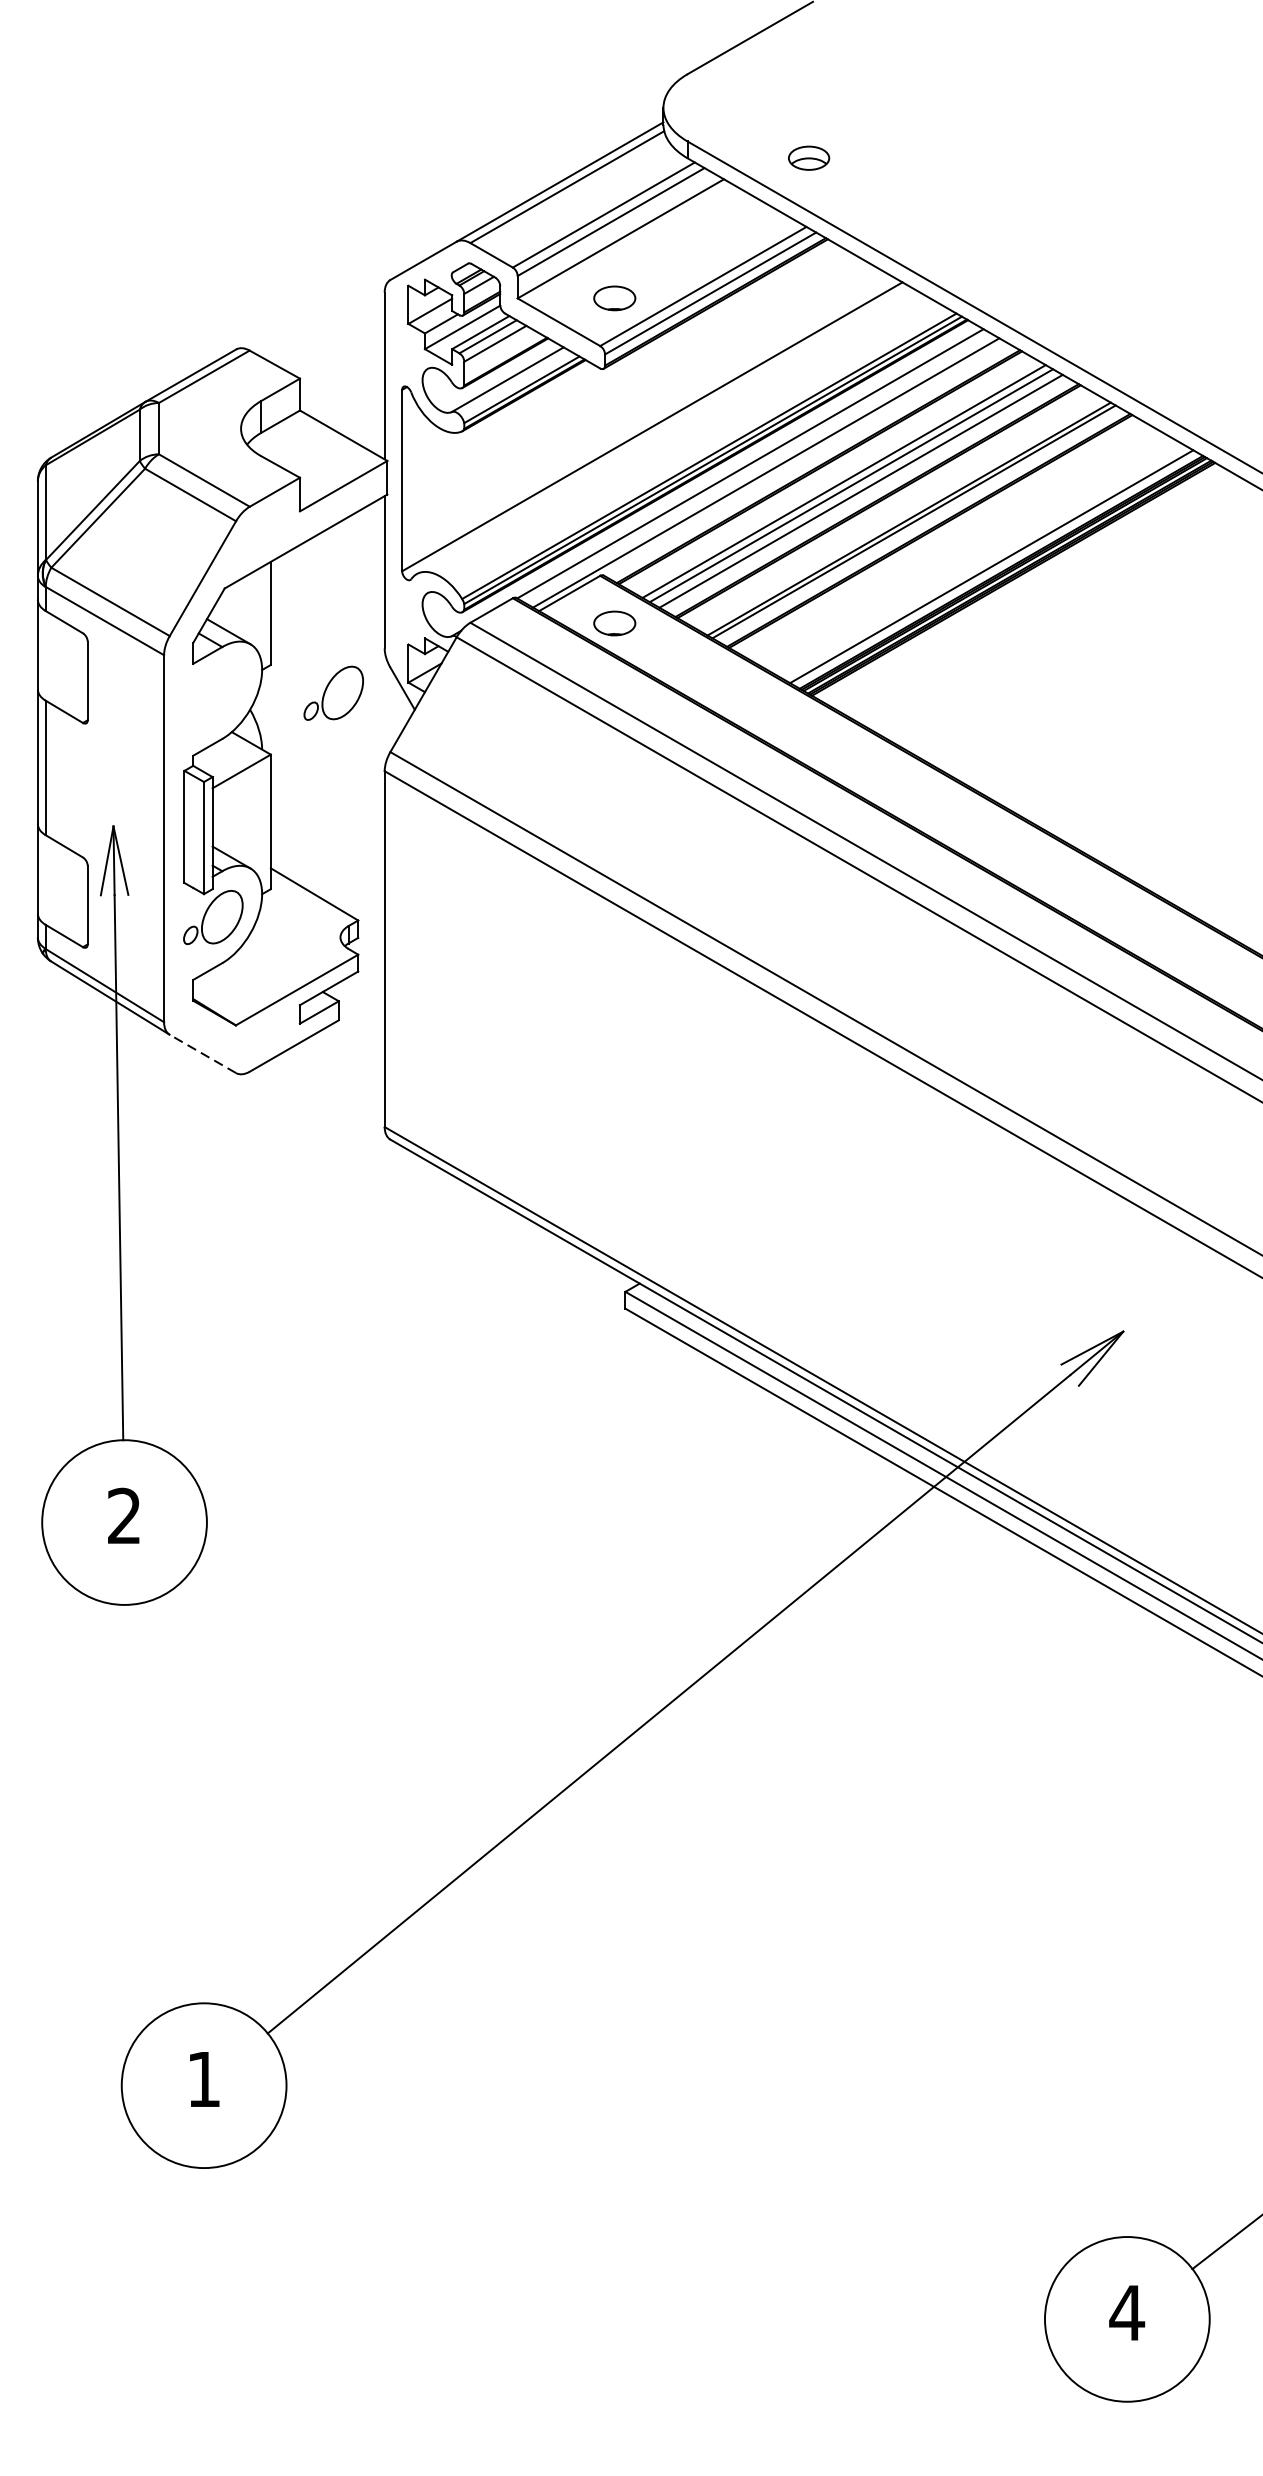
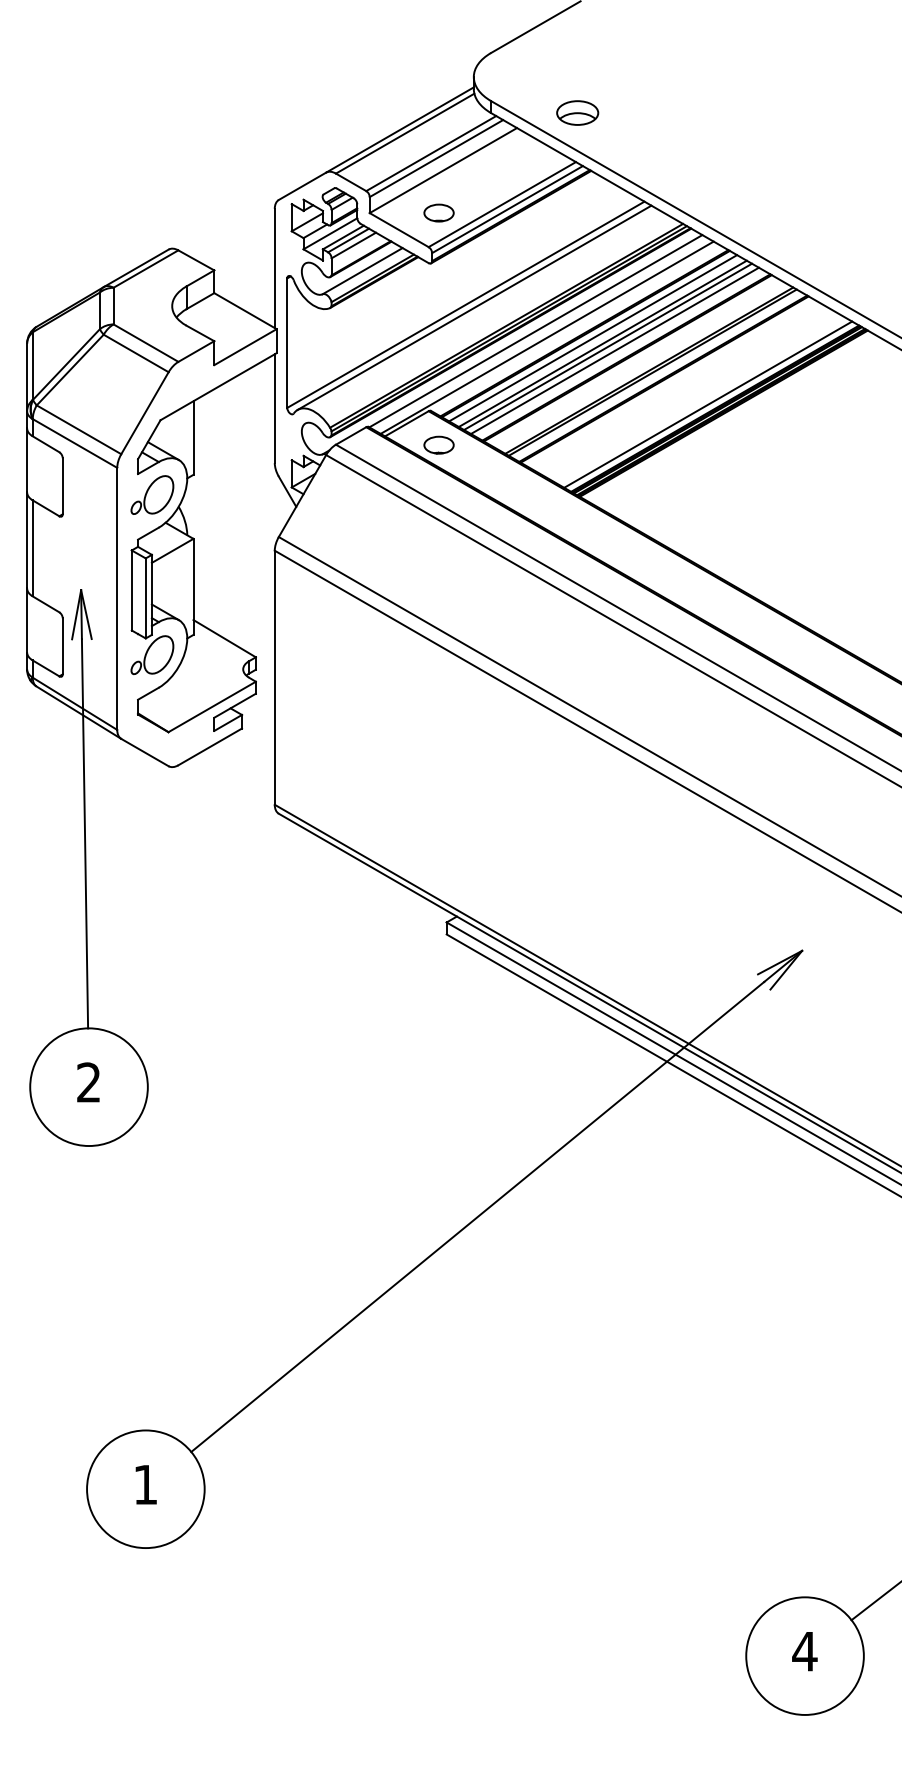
part: (808, 157) -> (577, 112), size x1.43
line: (664, 430) -> (474, 307), added
line: (831, 474) -> (593, 338), added
part: (333, 692) -> (152, 494), moved
line: (202, 1053) -> (144, 752), dashed -> solid

